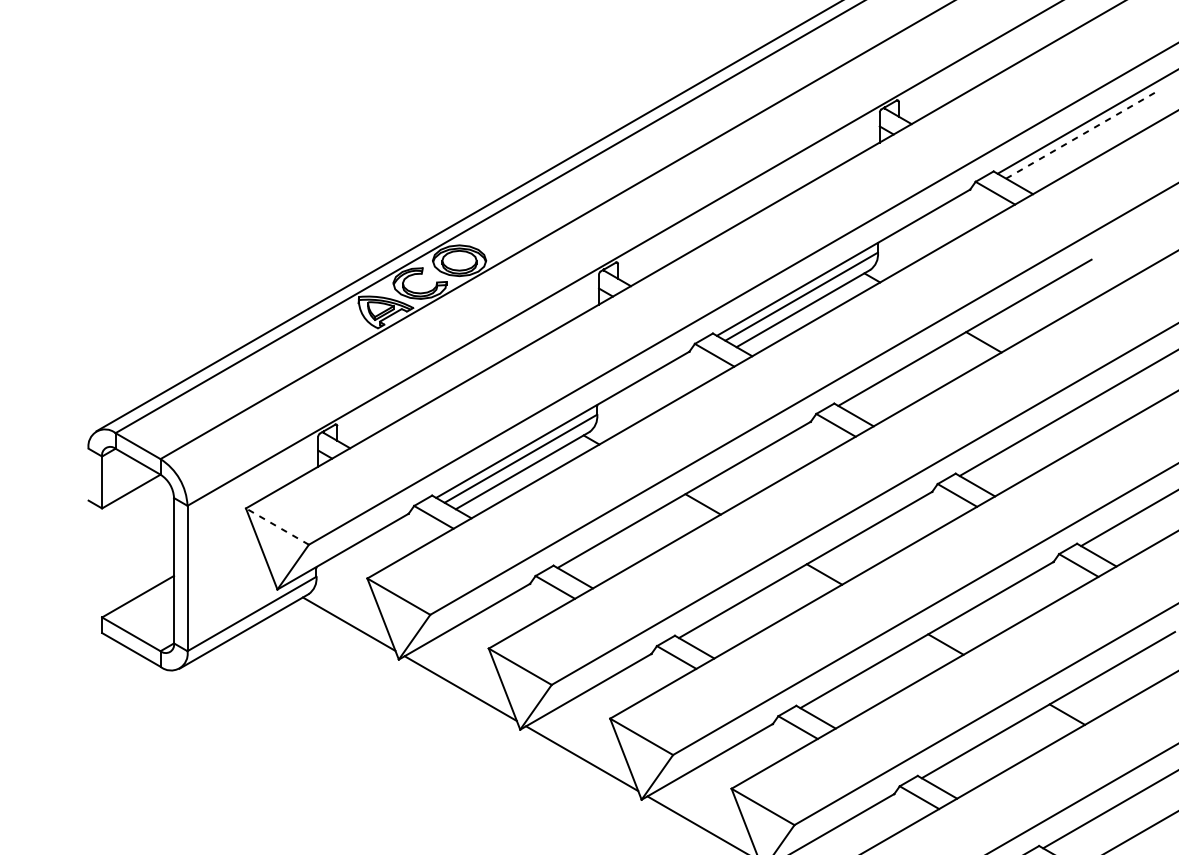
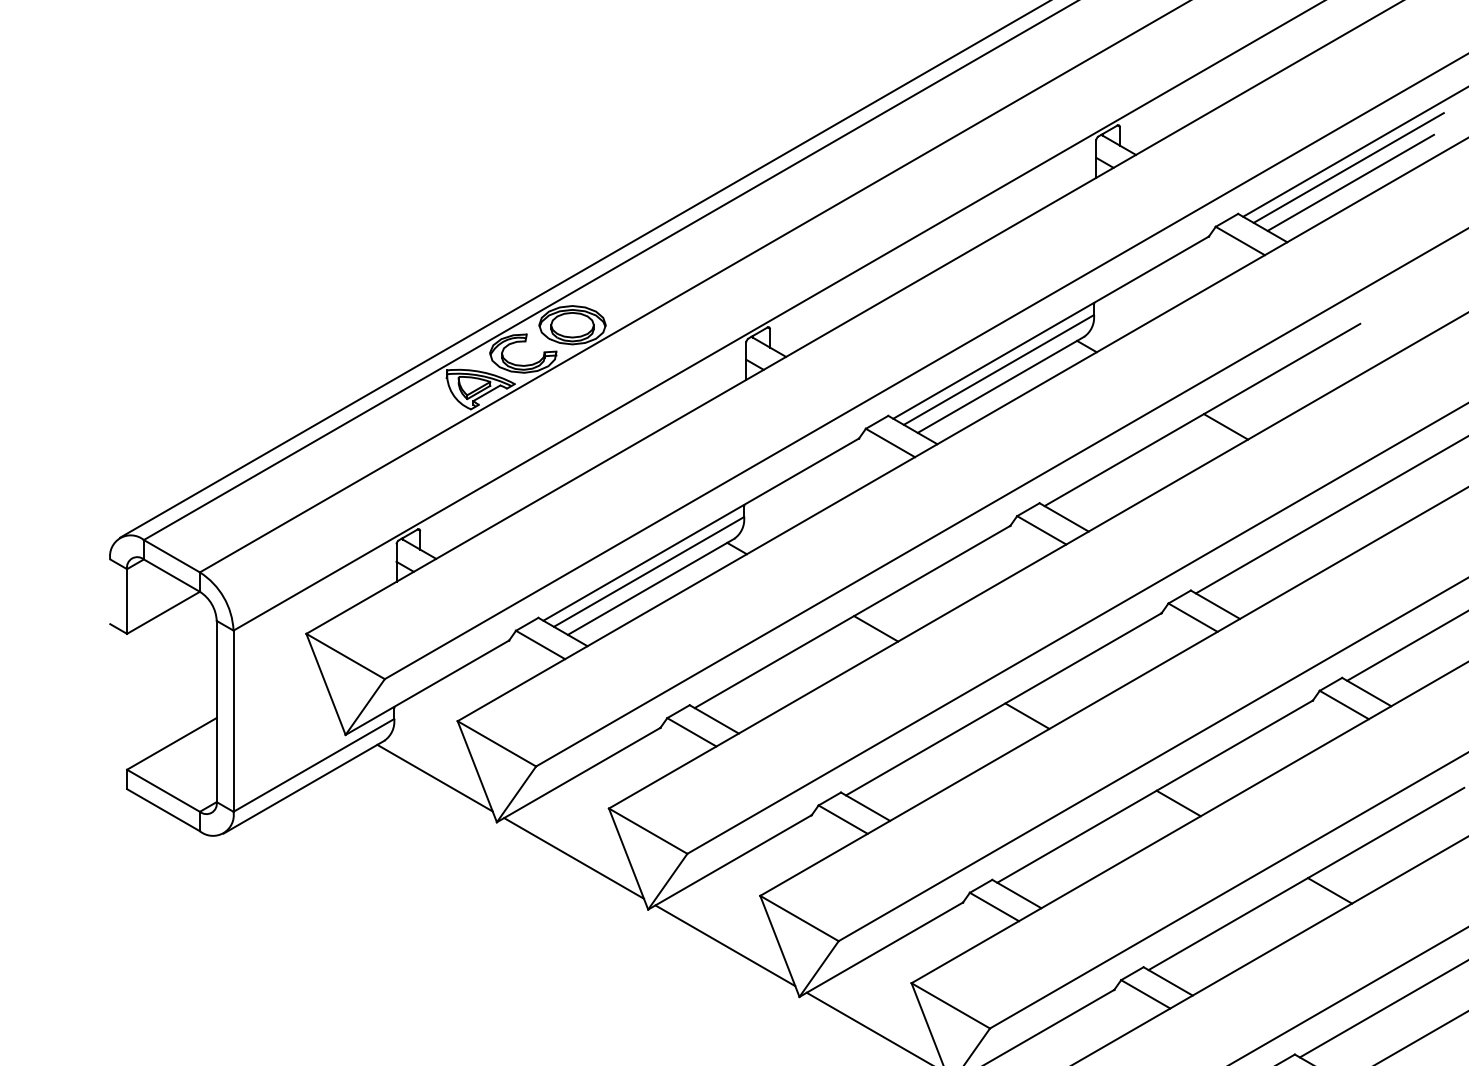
line: (1082, 134) -> (1348, 167), dashed -> solid
line: (1083, 146) -> (1350, 182), added
line: (277, 526) -> (345, 656), dashed -> solid

